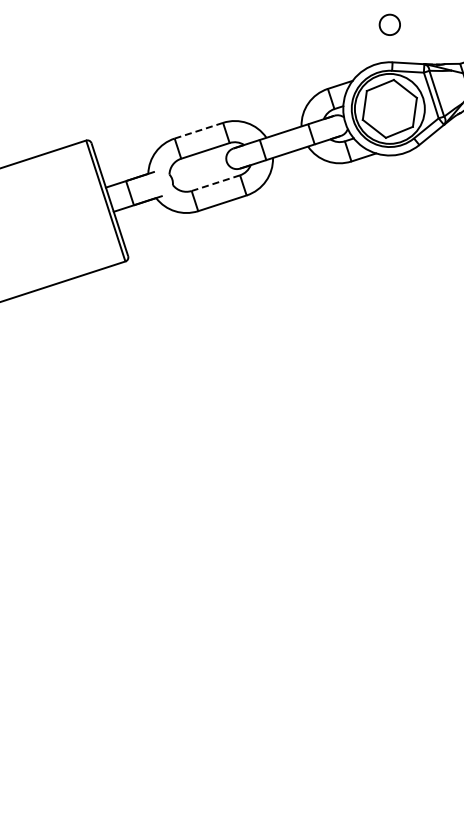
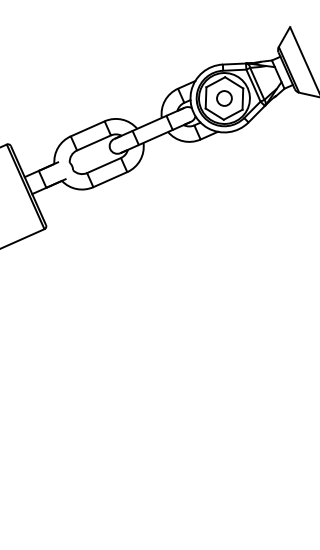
circle: (389, 24) -> (224, 98), moved
line: (198, 130) -> (87, 128), dashed -> solid
line: (215, 183) -> (103, 165), dashed -> solid

